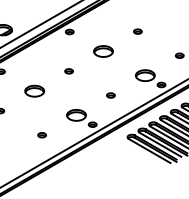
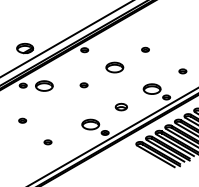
part: (34, 90) -> (44, 85), moved
part: (110, 95) -> (121, 106), size x1.6
part: (41, 135) -> (47, 142), moved

